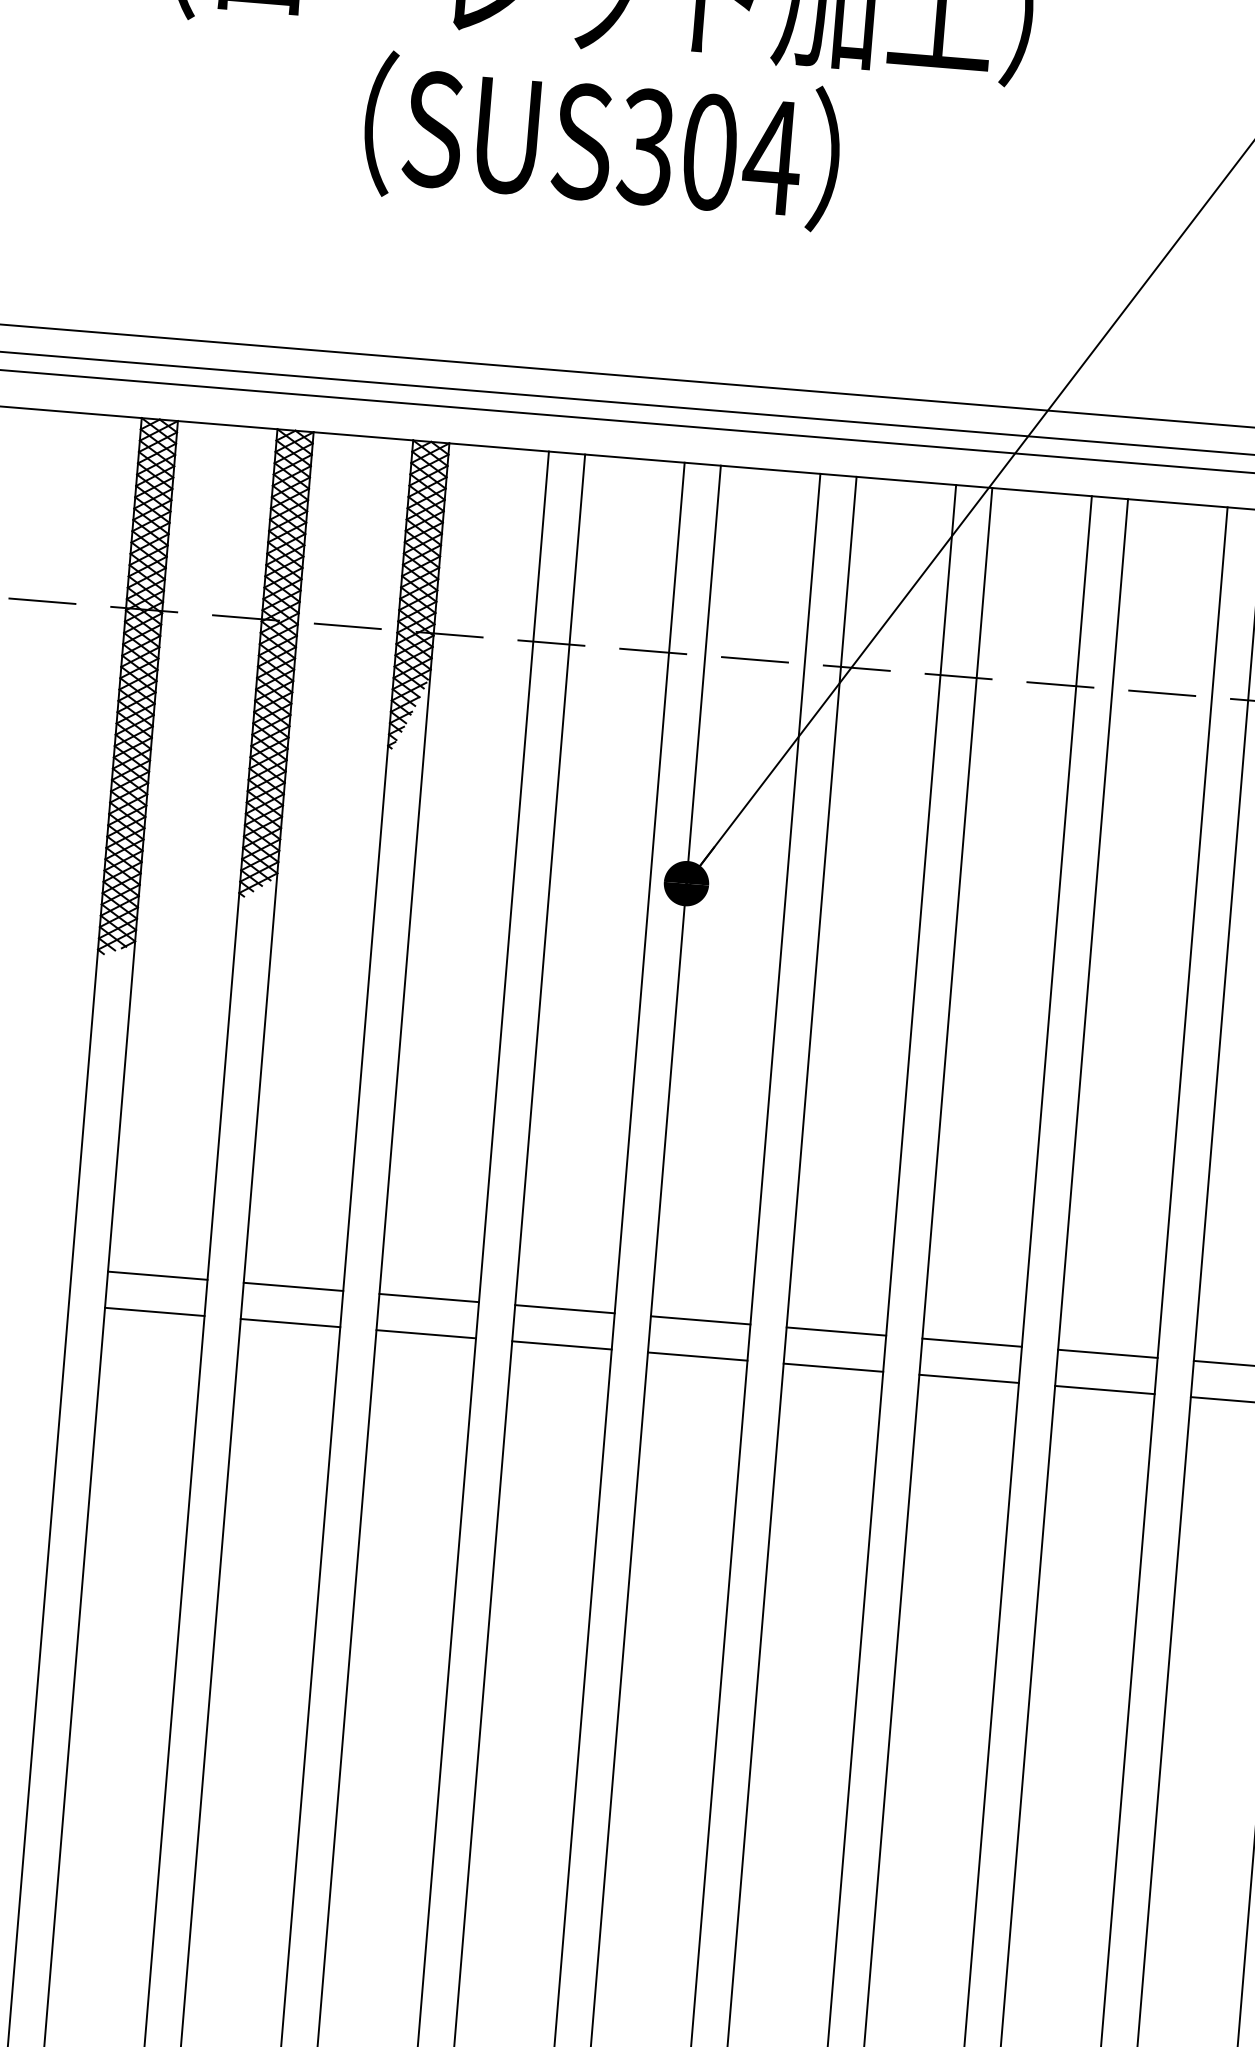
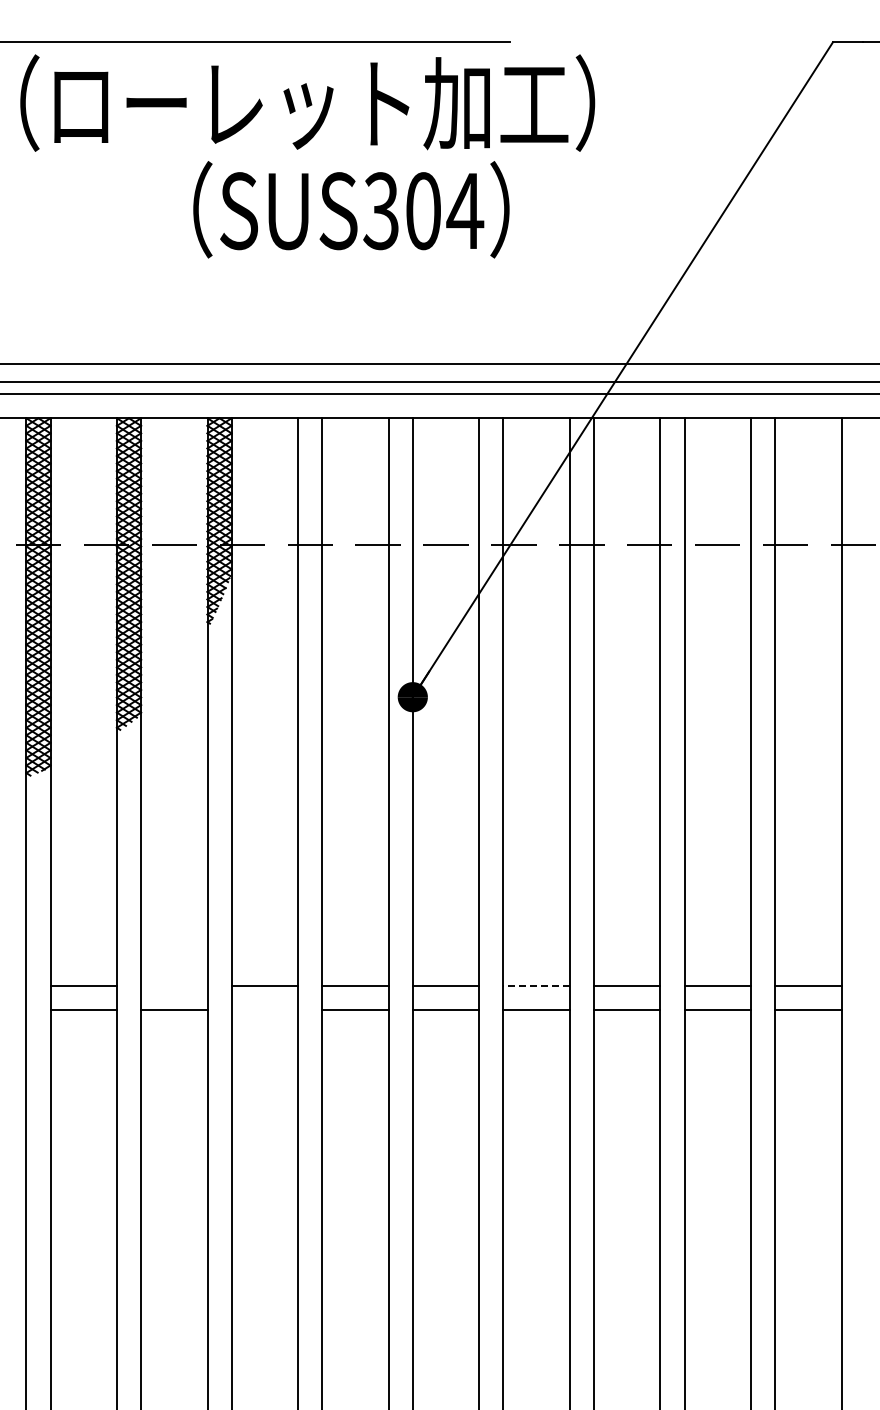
text: (602, 140) -> (351, 209), moved
line: (293, 1286) -> (174, 985), removed
line: (836, 1330) -> (536, 985), solid -> dashed
line: (425, 1334) -> (264, 1010), removed

